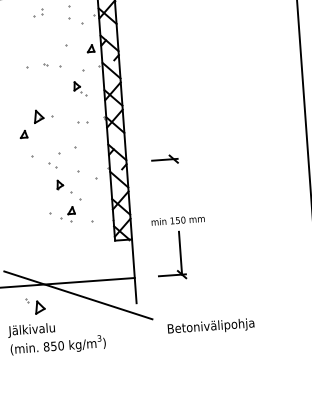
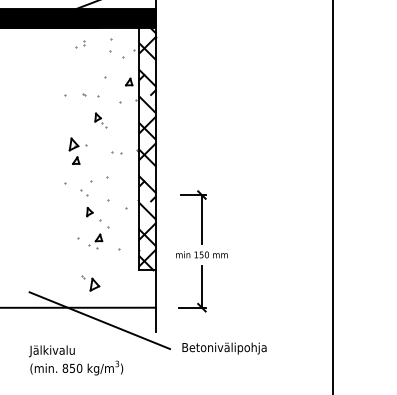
part: (79, 89) -> (100, 120), moved
part: (24, 134) -> (76, 160), moved
line: (175, 184) -> (201, 219), added
part: (35, 306) -> (90, 283), moved
text: (211, 326) -> (224, 348), moved

